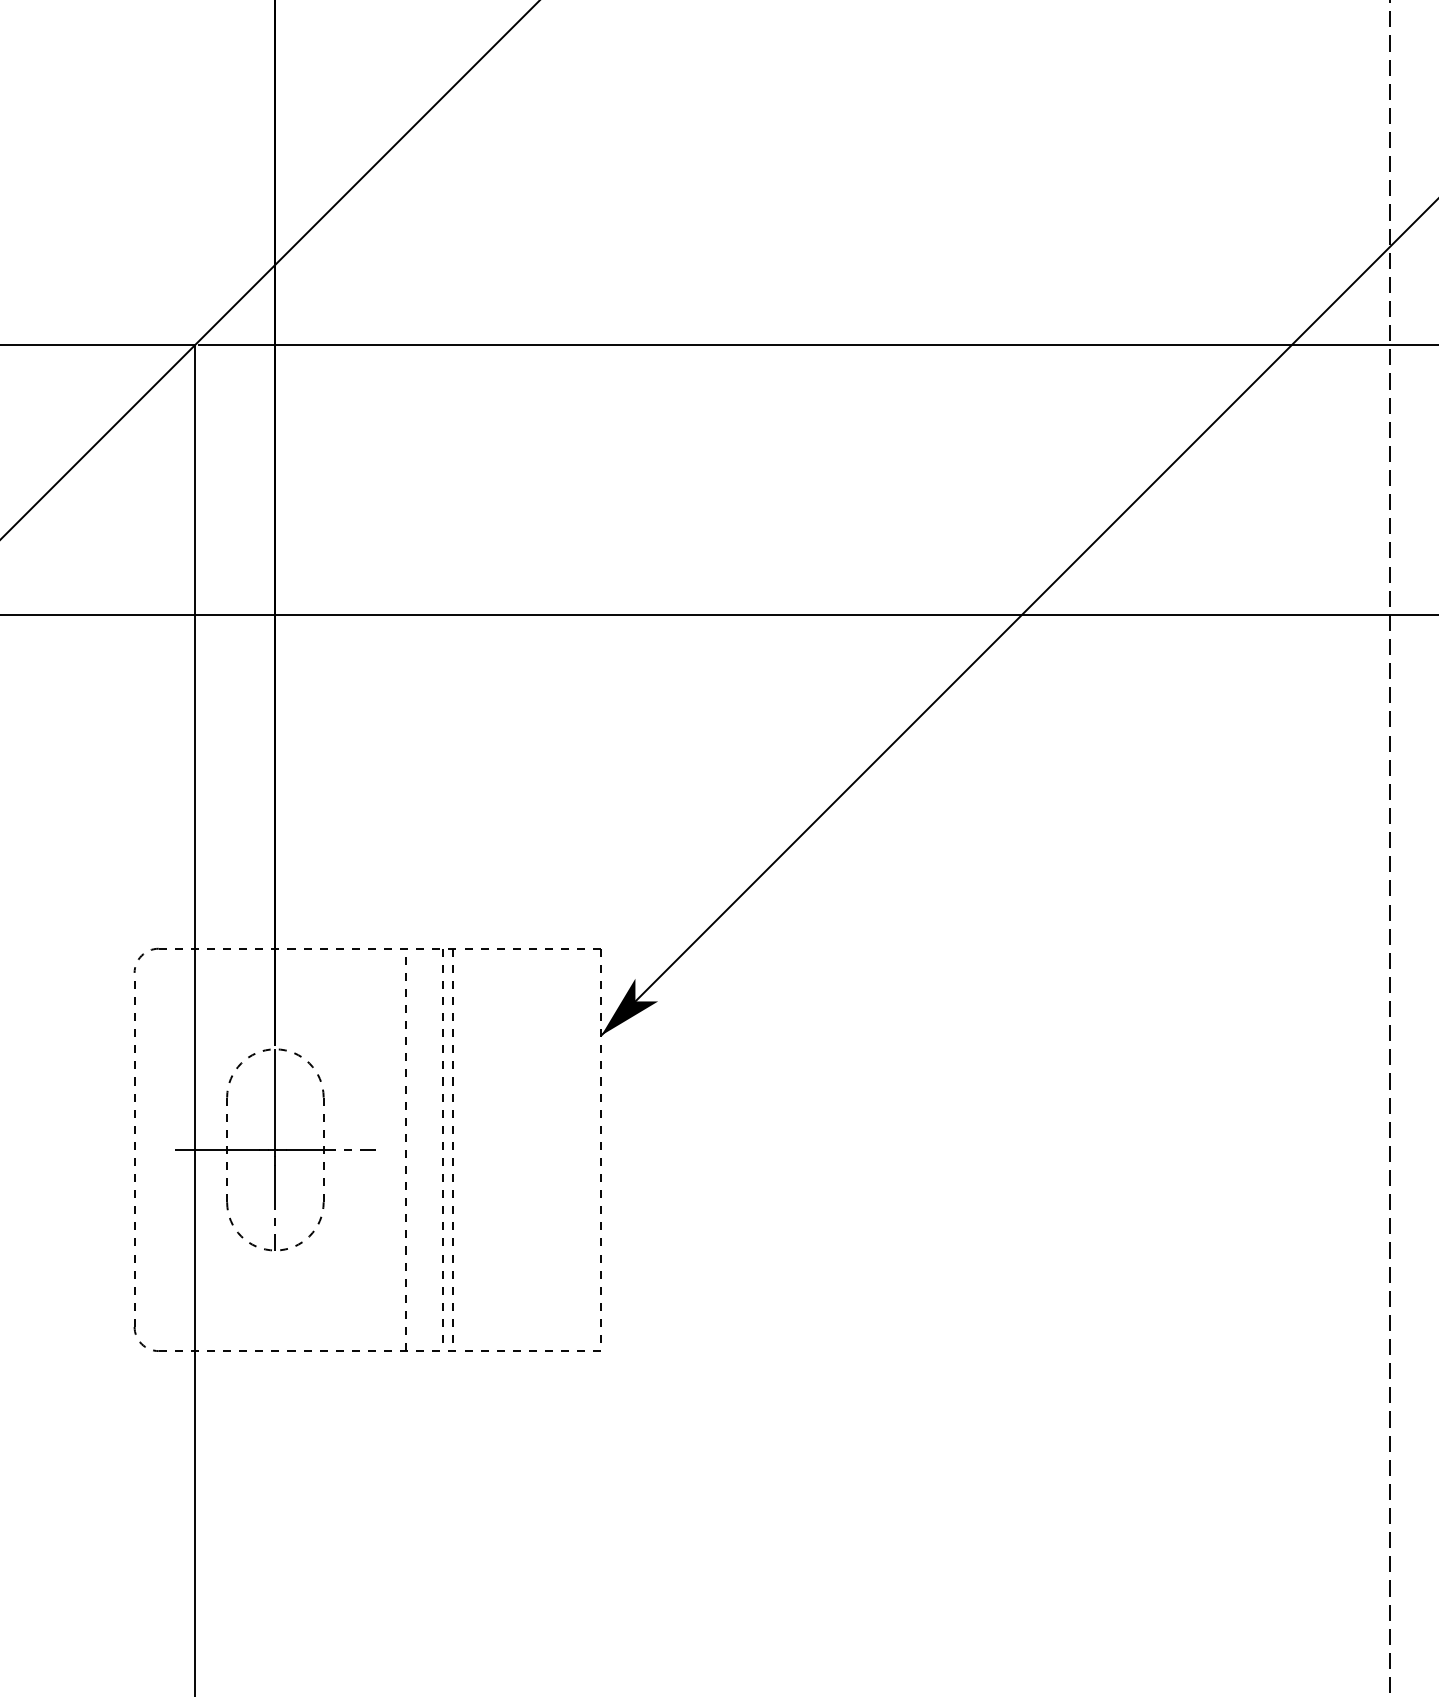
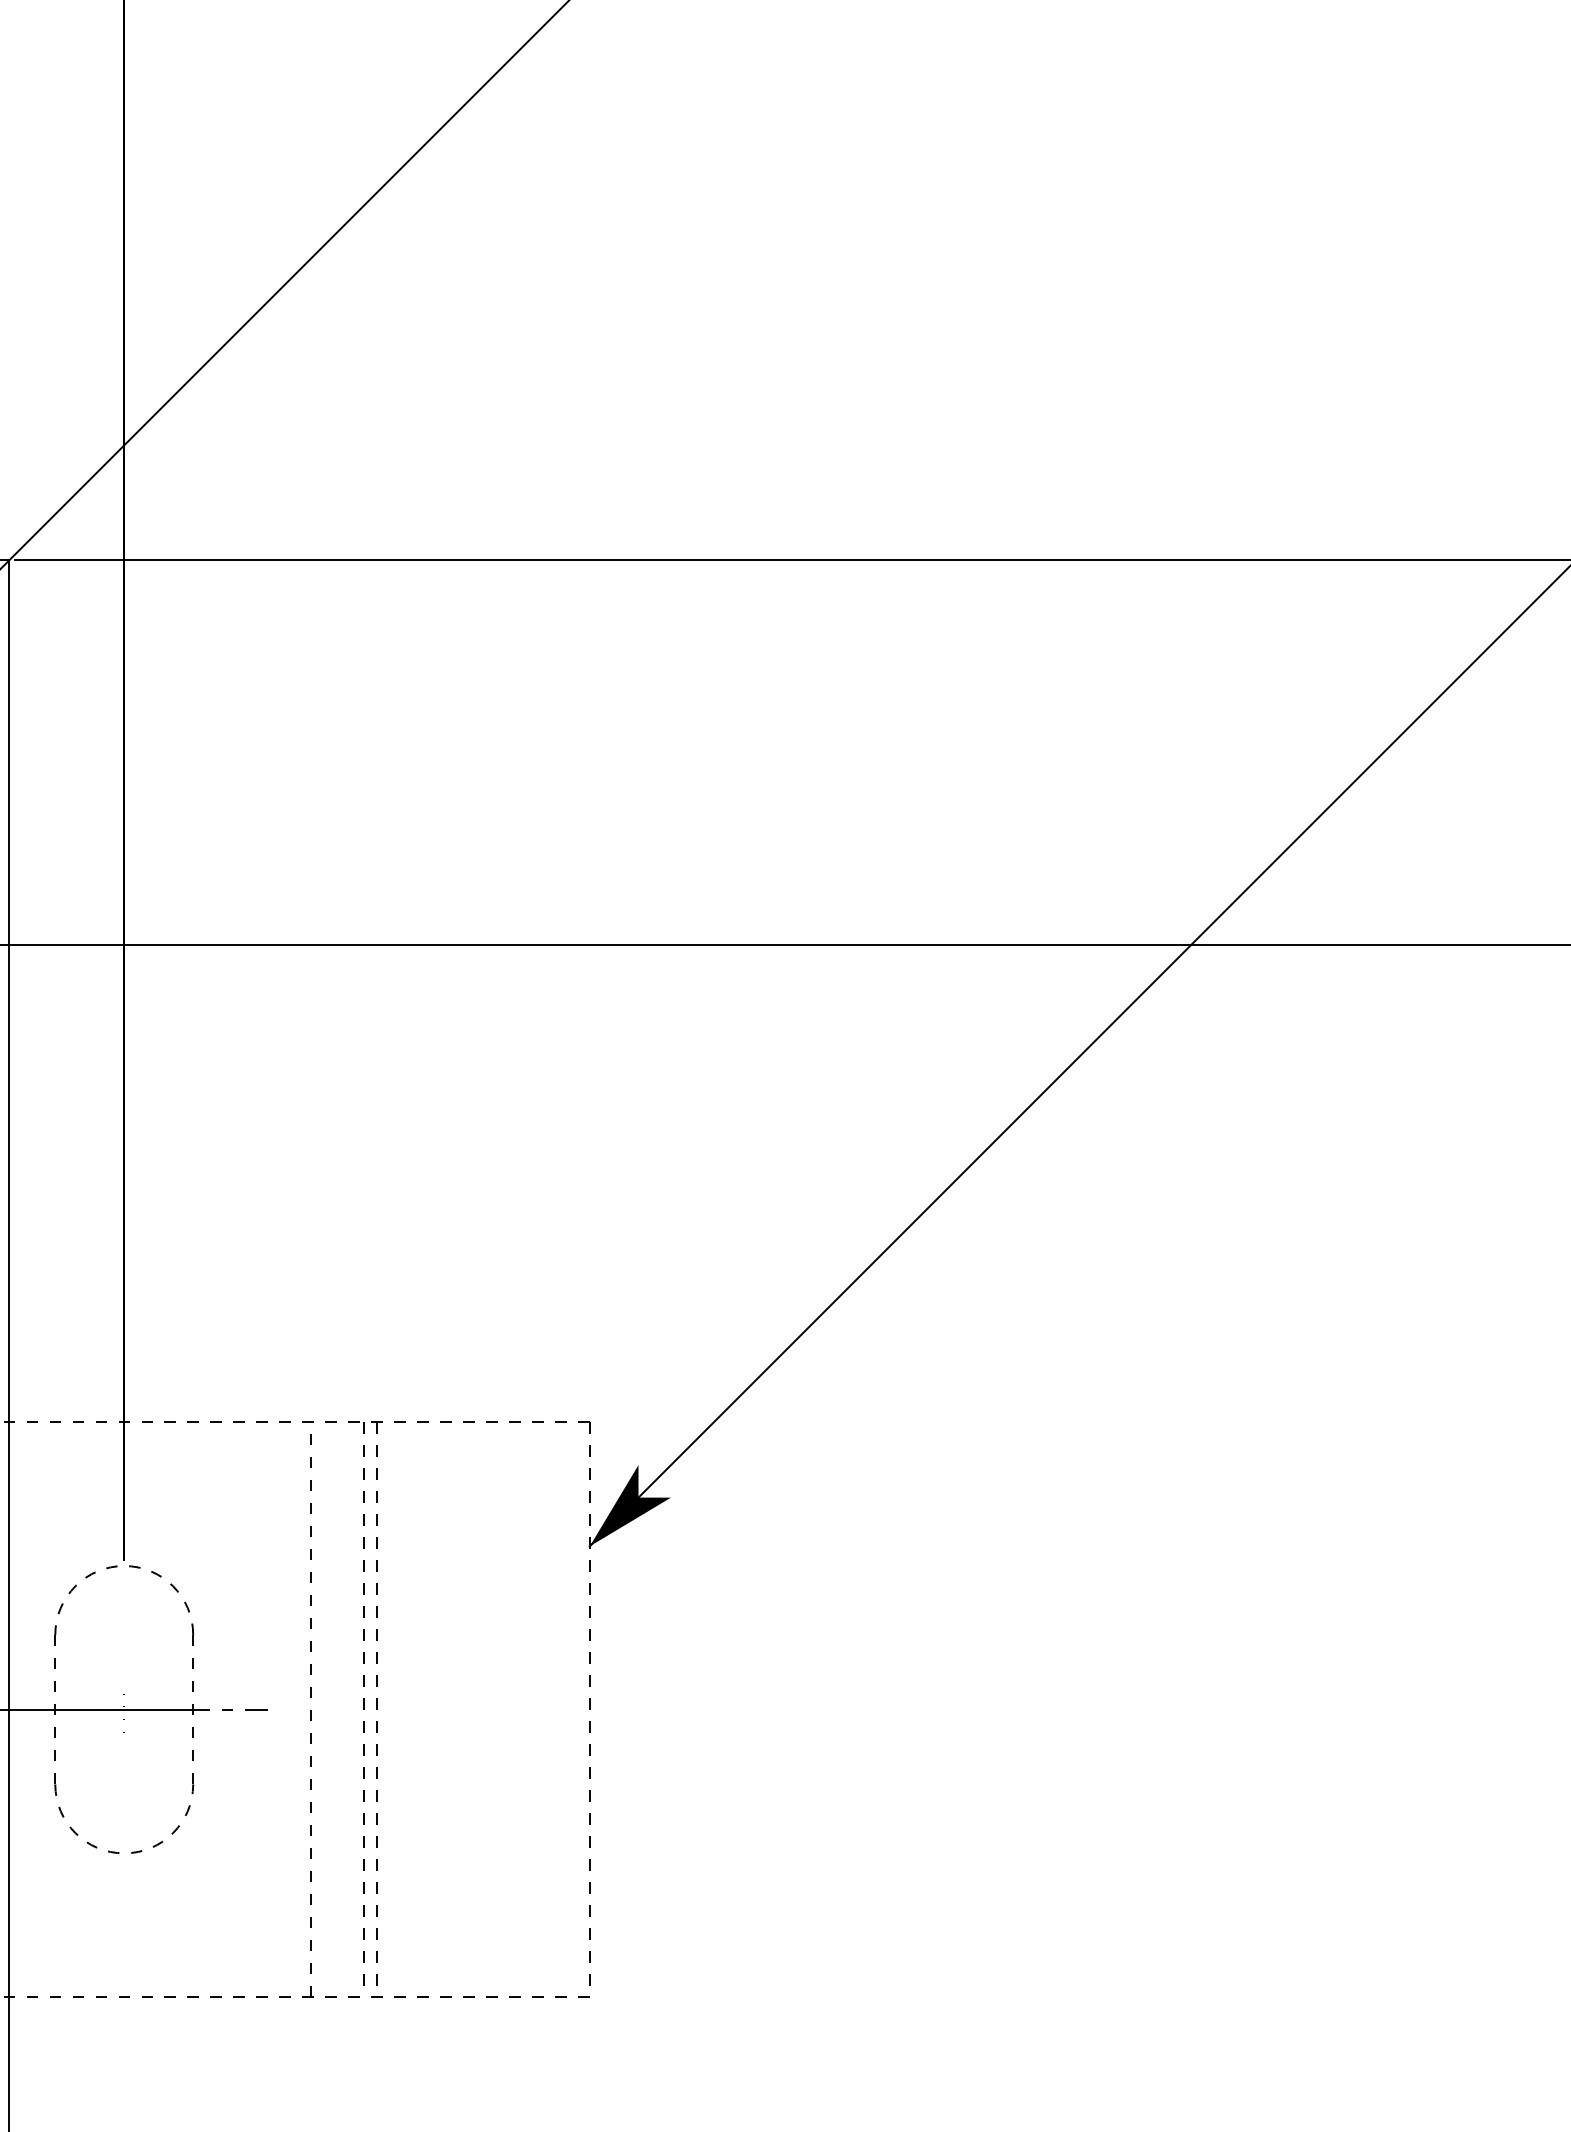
line: (275, 1149) -> (124, 1709), removed

